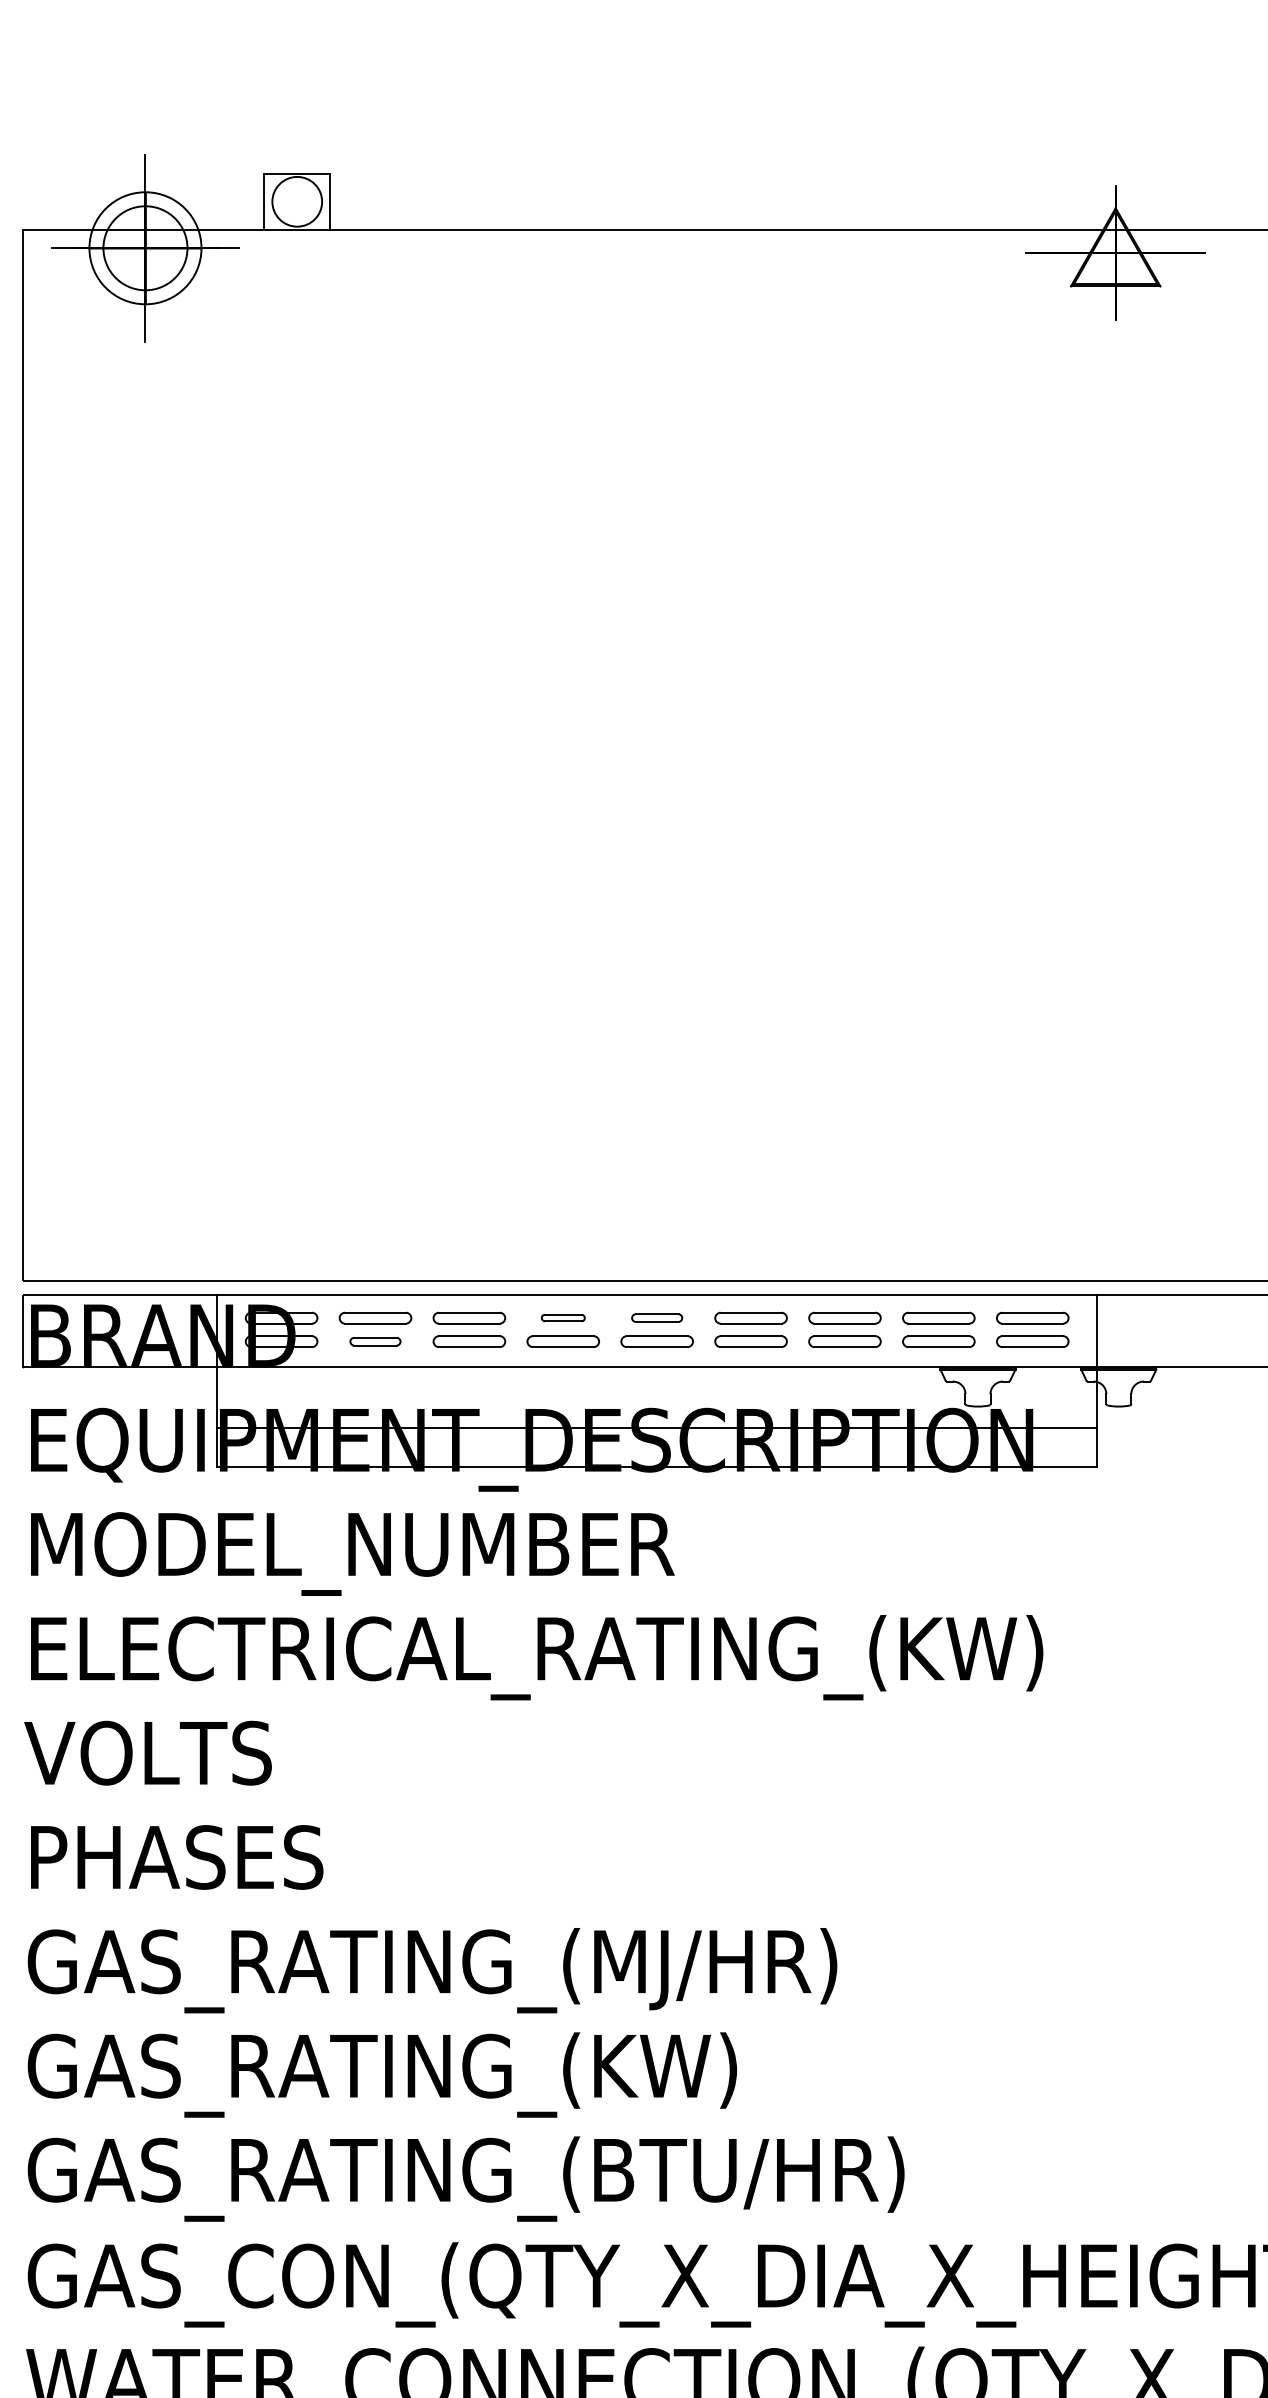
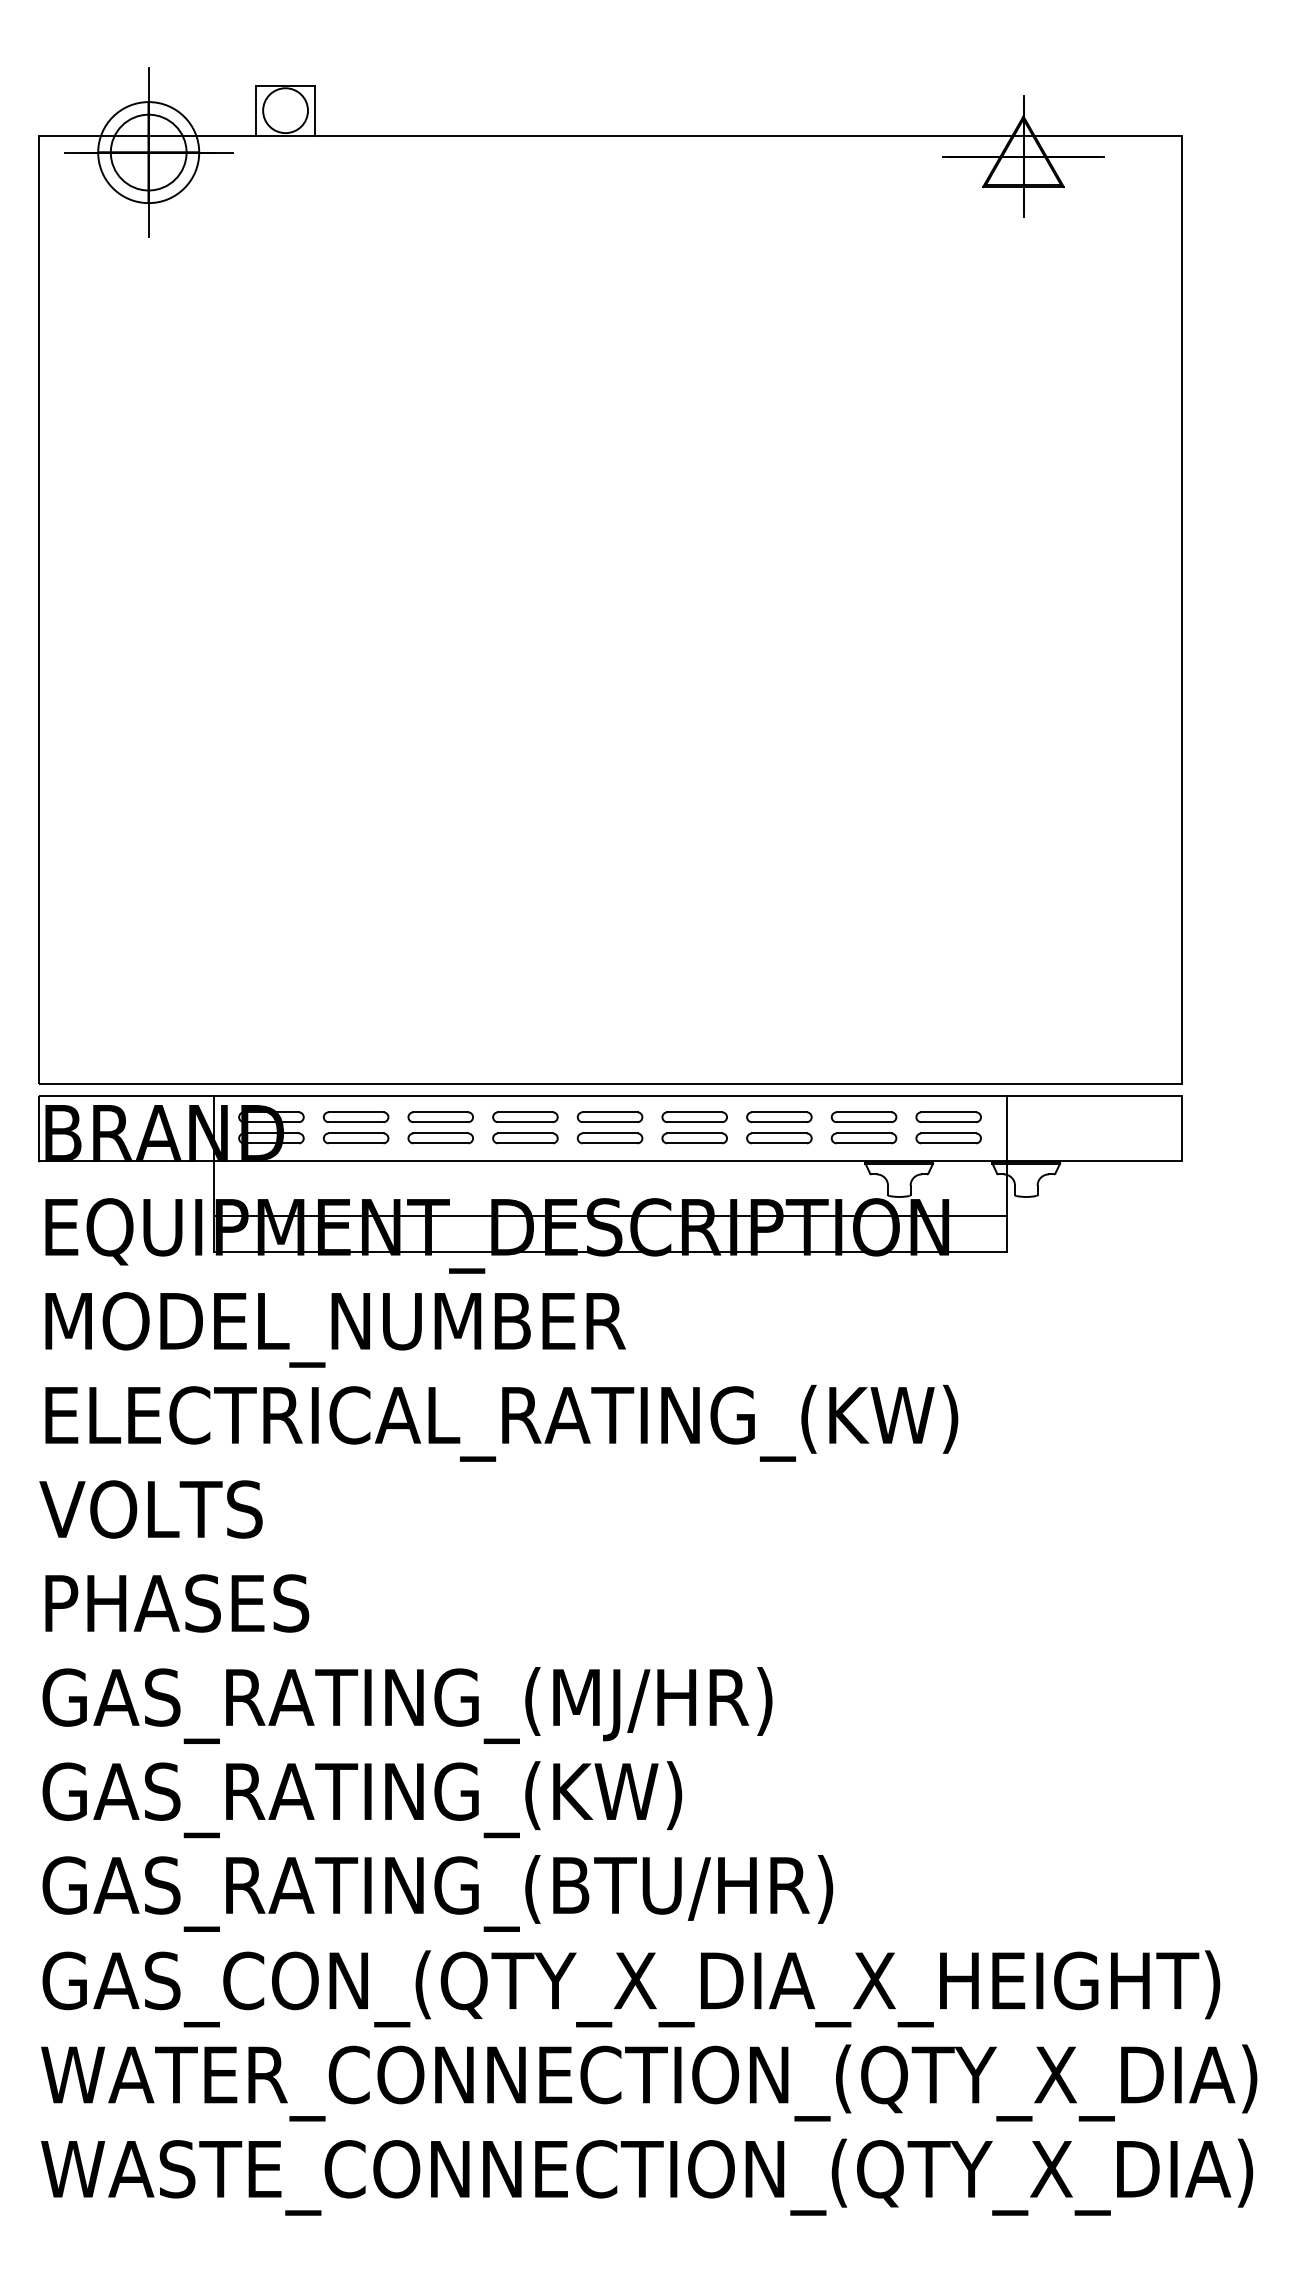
part: (563, 1317) -> (525, 1116), size x1.67
part: (656, 1317) -> (609, 1116), size x1.43
part: (374, 1341) -> (355, 1138), size x1.43

